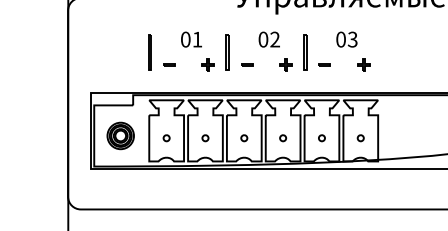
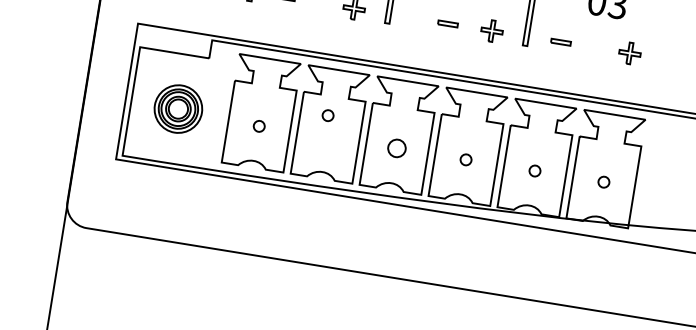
part: (247, 64) -> (448, 22), moved
part: (205, 138) -> (328, 116), moved
part: (244, 138) -> (397, 149), size x1.6

